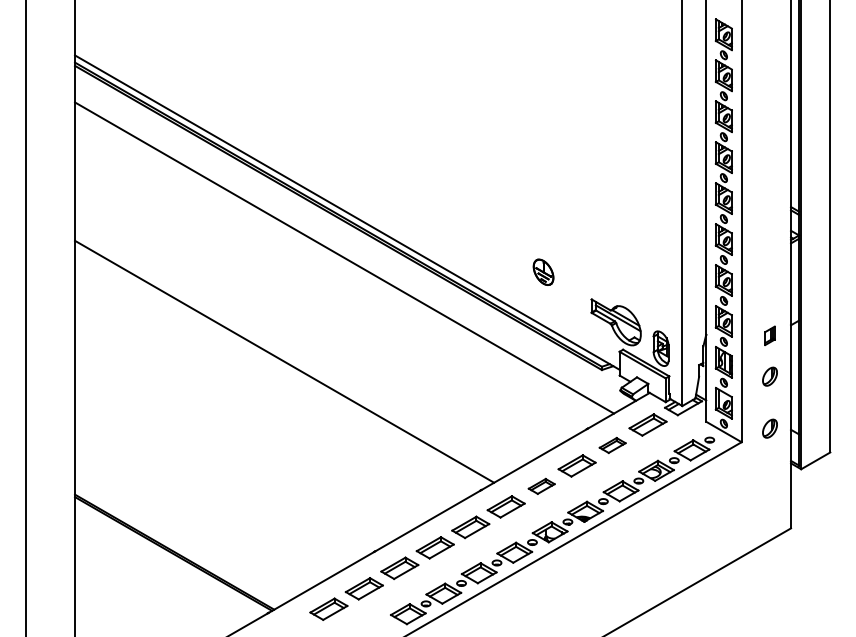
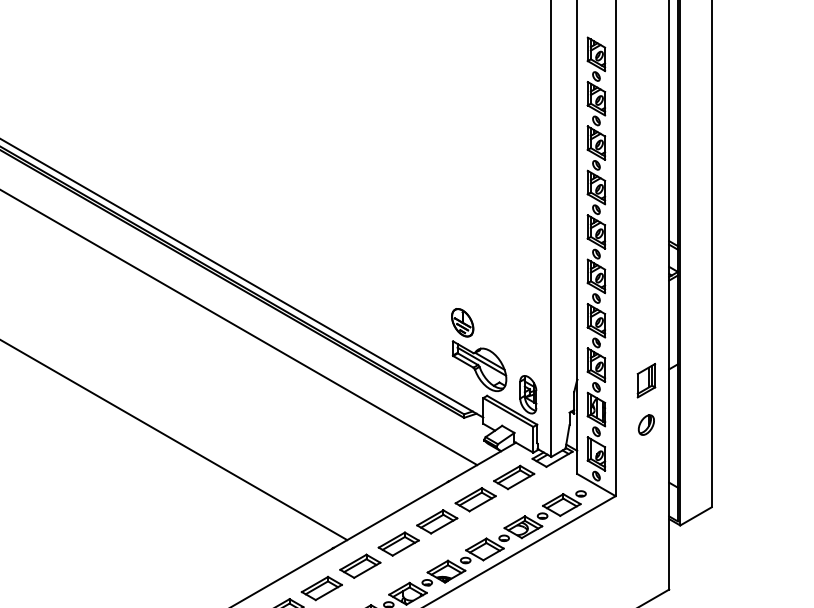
part: (543, 271) -> (462, 321), moved
part: (769, 335) -> (645, 380), size x1.67
part: (769, 428) -> (645, 481), removed
part: (612, 445) -> (475, 499), size x1.43
part: (541, 486) -> (398, 544), size x1.43

